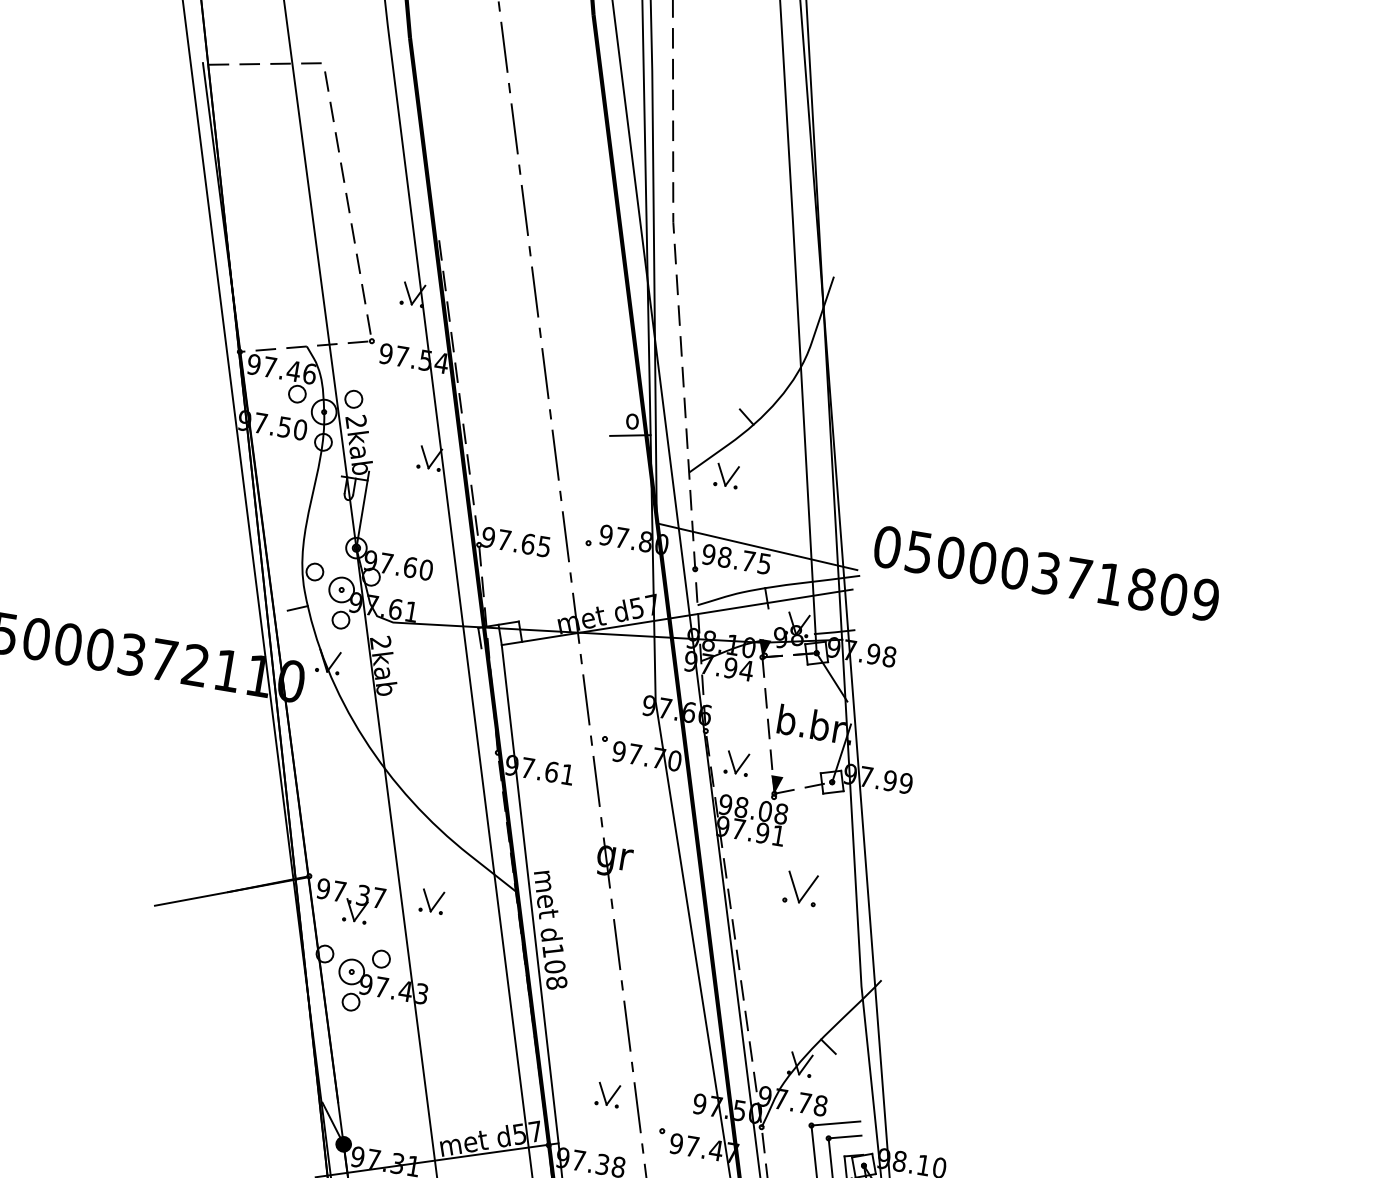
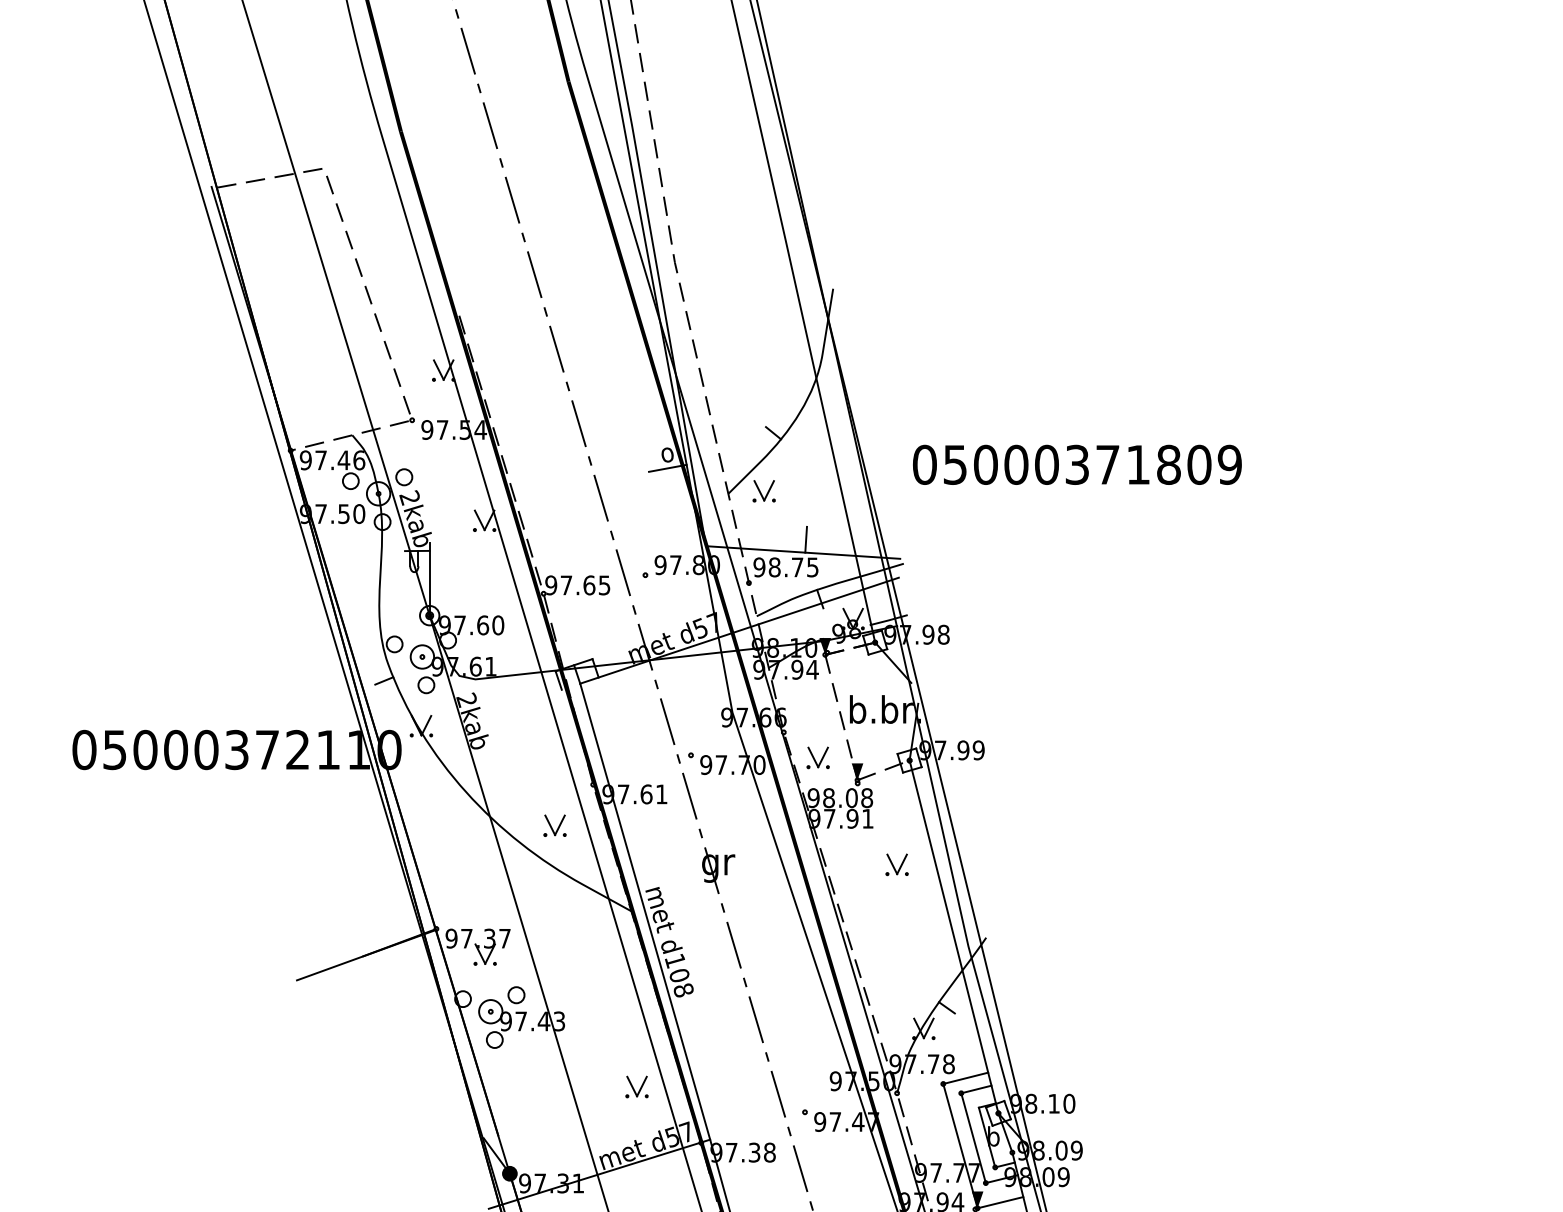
line: (761, 533) -> (805, 539), added
text: (1046, 573) -> (1077, 464), moved
part: (800, 888) -> (896, 864), size x0.71
part: (431, 901) -> (554, 825), moved
line: (847, 973) -> (953, 936), added
part: (607, 1094) -> (636, 1086), moved

